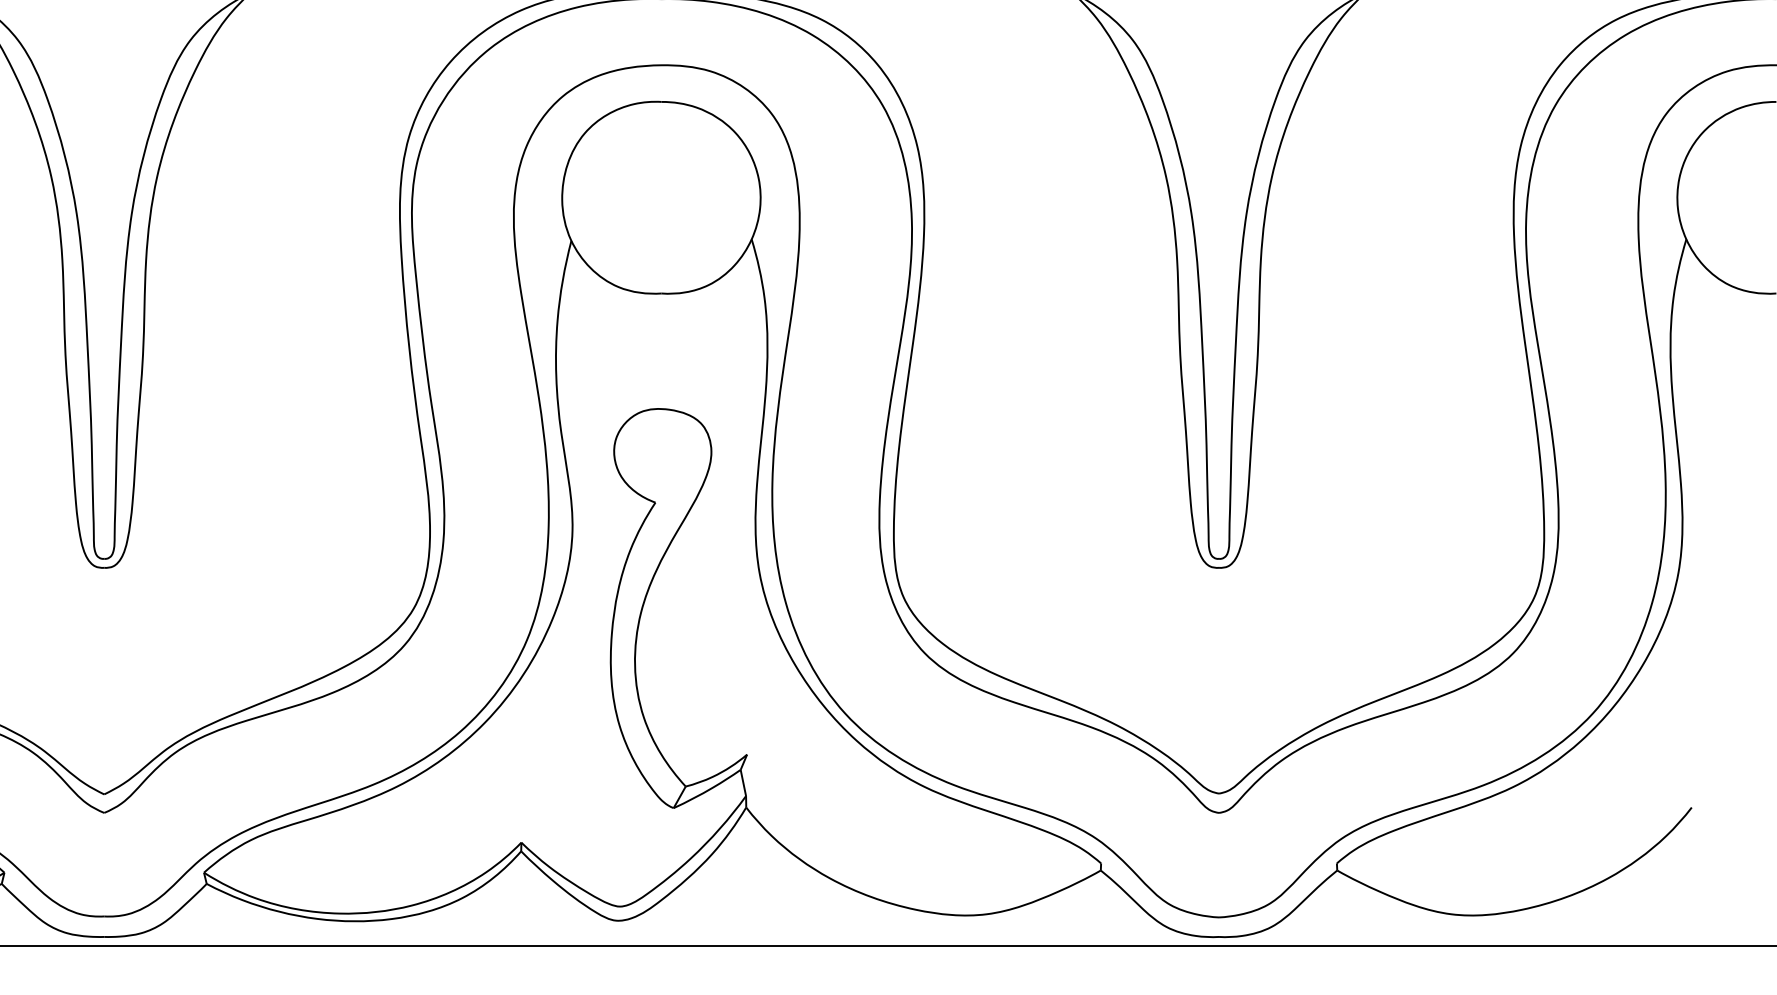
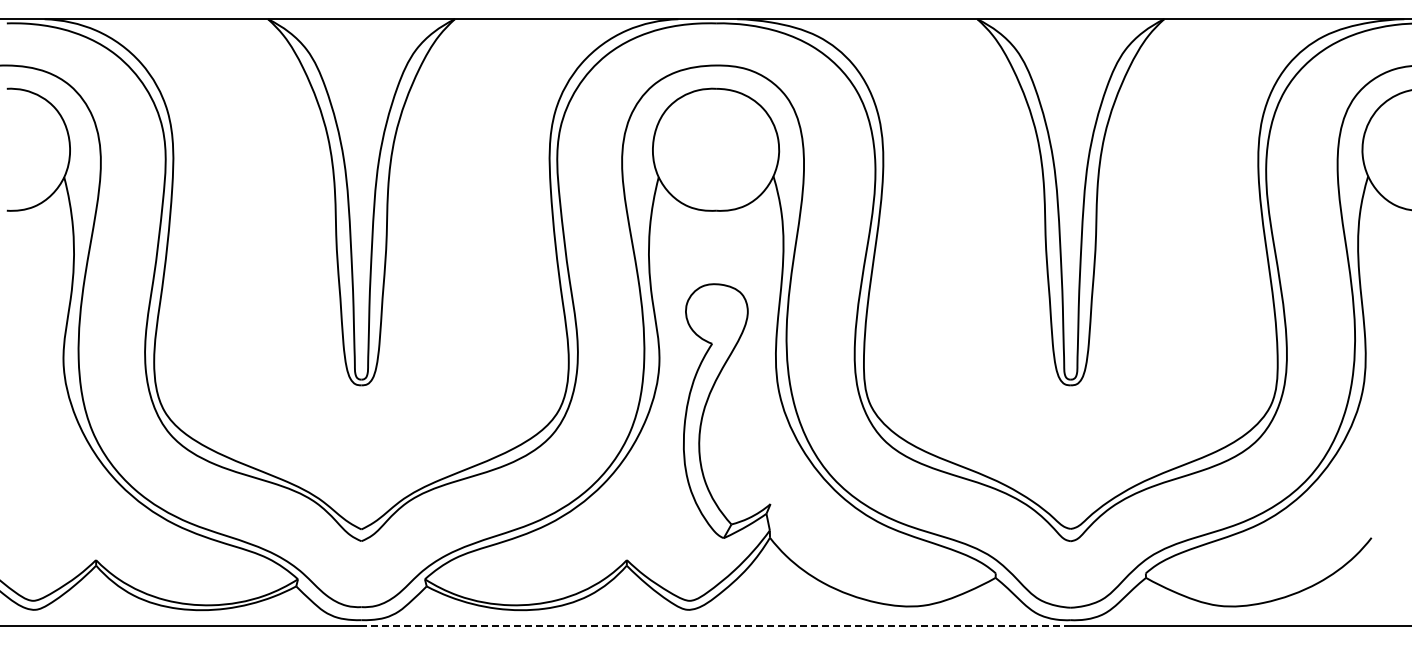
line: (662, 945) -> (716, 625), solid -> dashed

